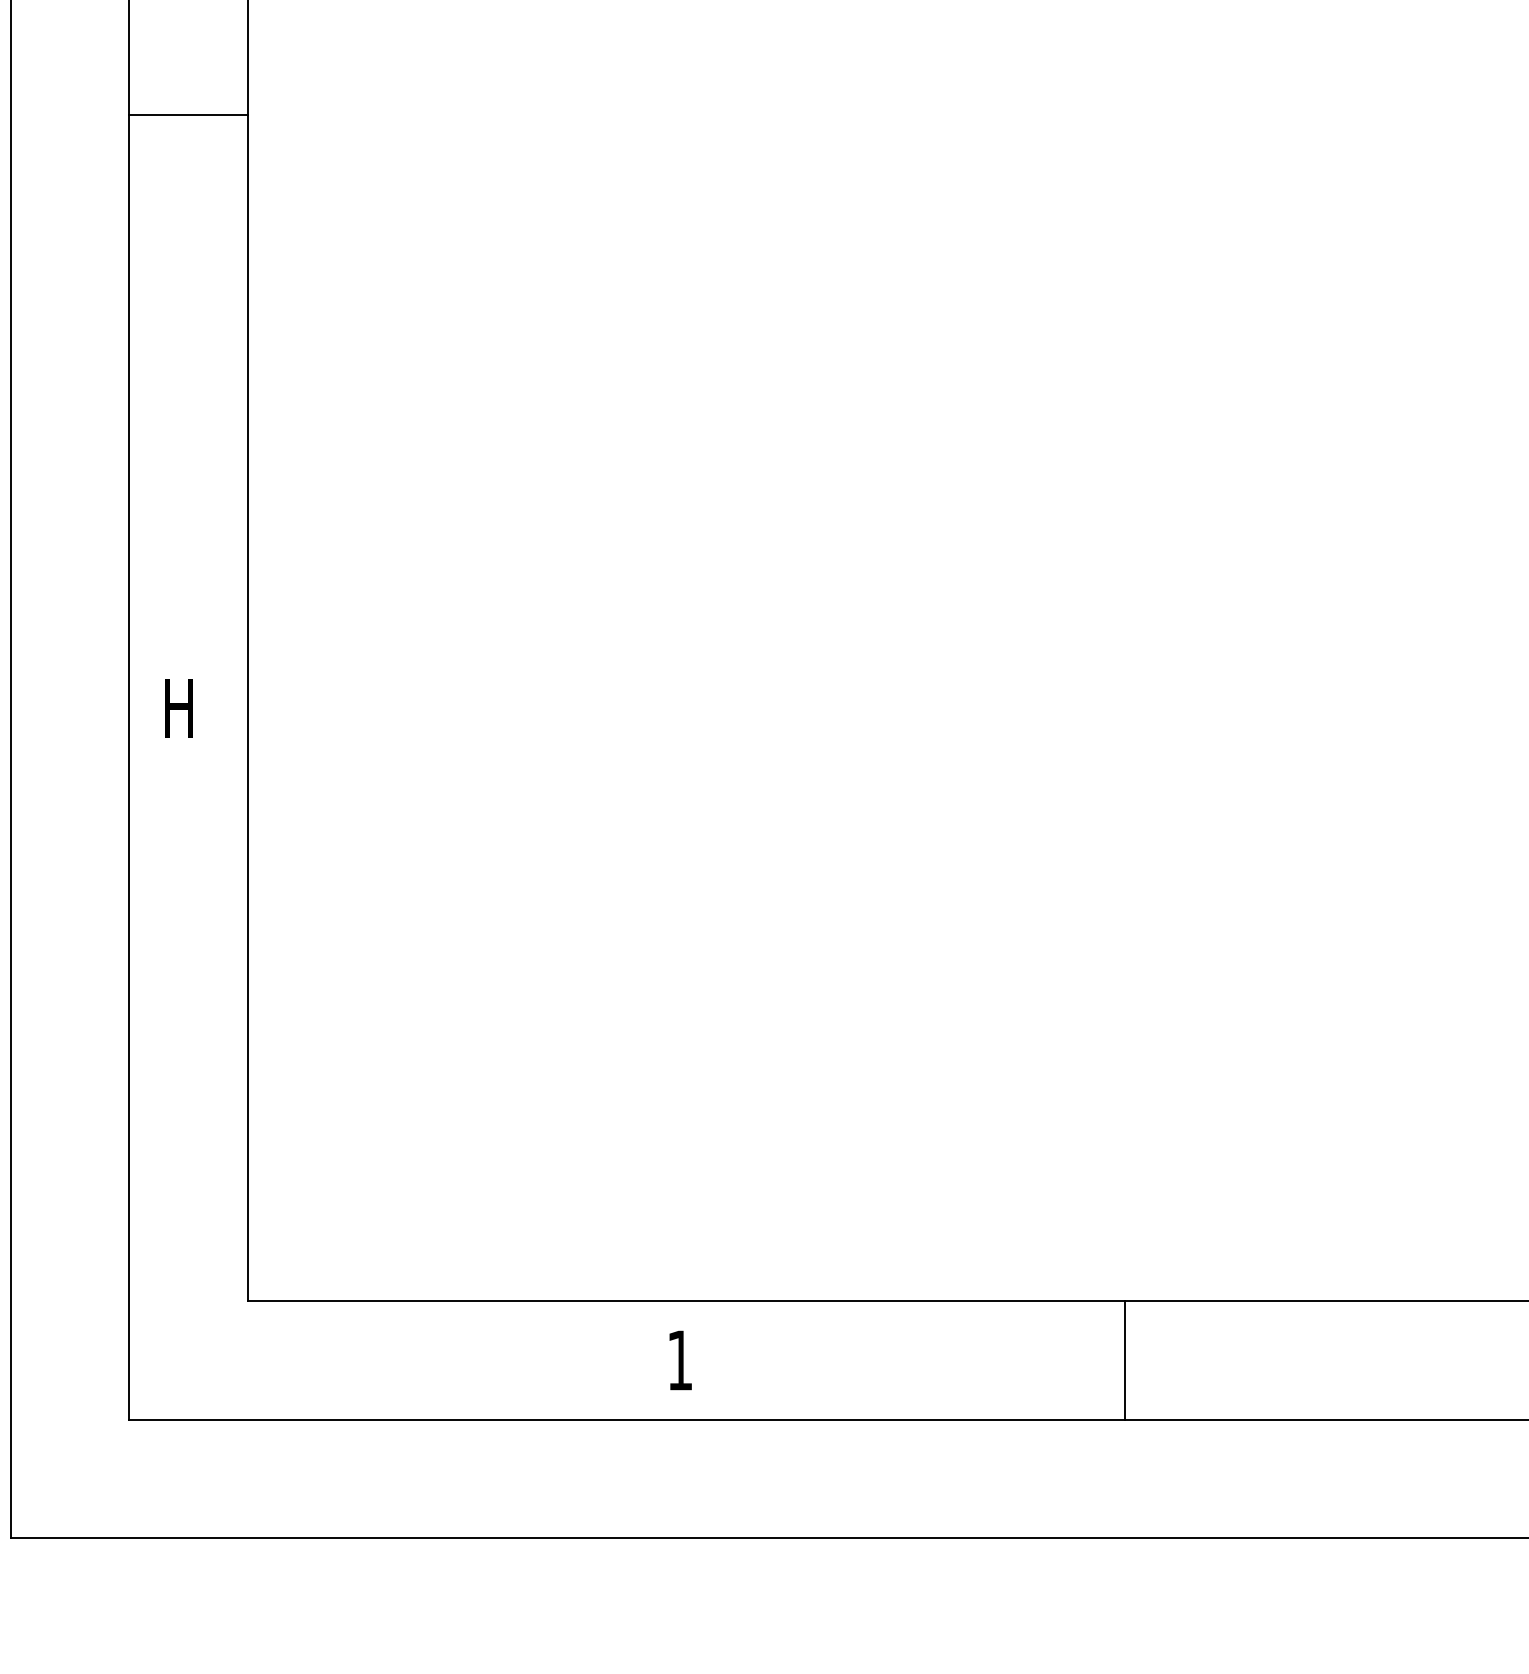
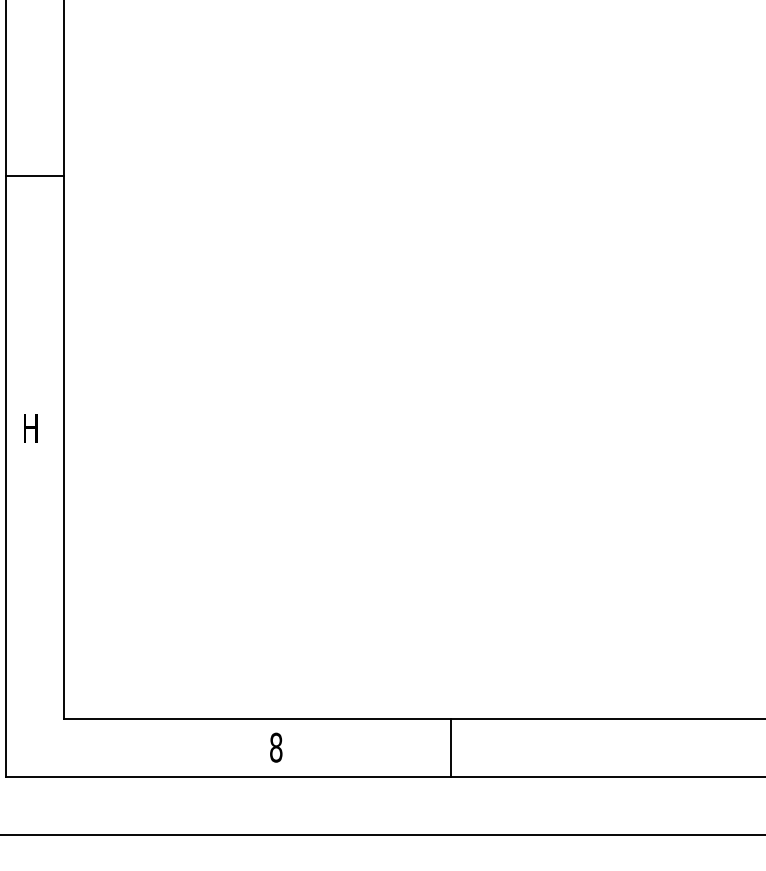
line: (188, 115) -> (35, 175), moved
text: (680, 1360) -> (276, 747), 1 -> 8
line: (1125, 1360) -> (451, 747), moved

